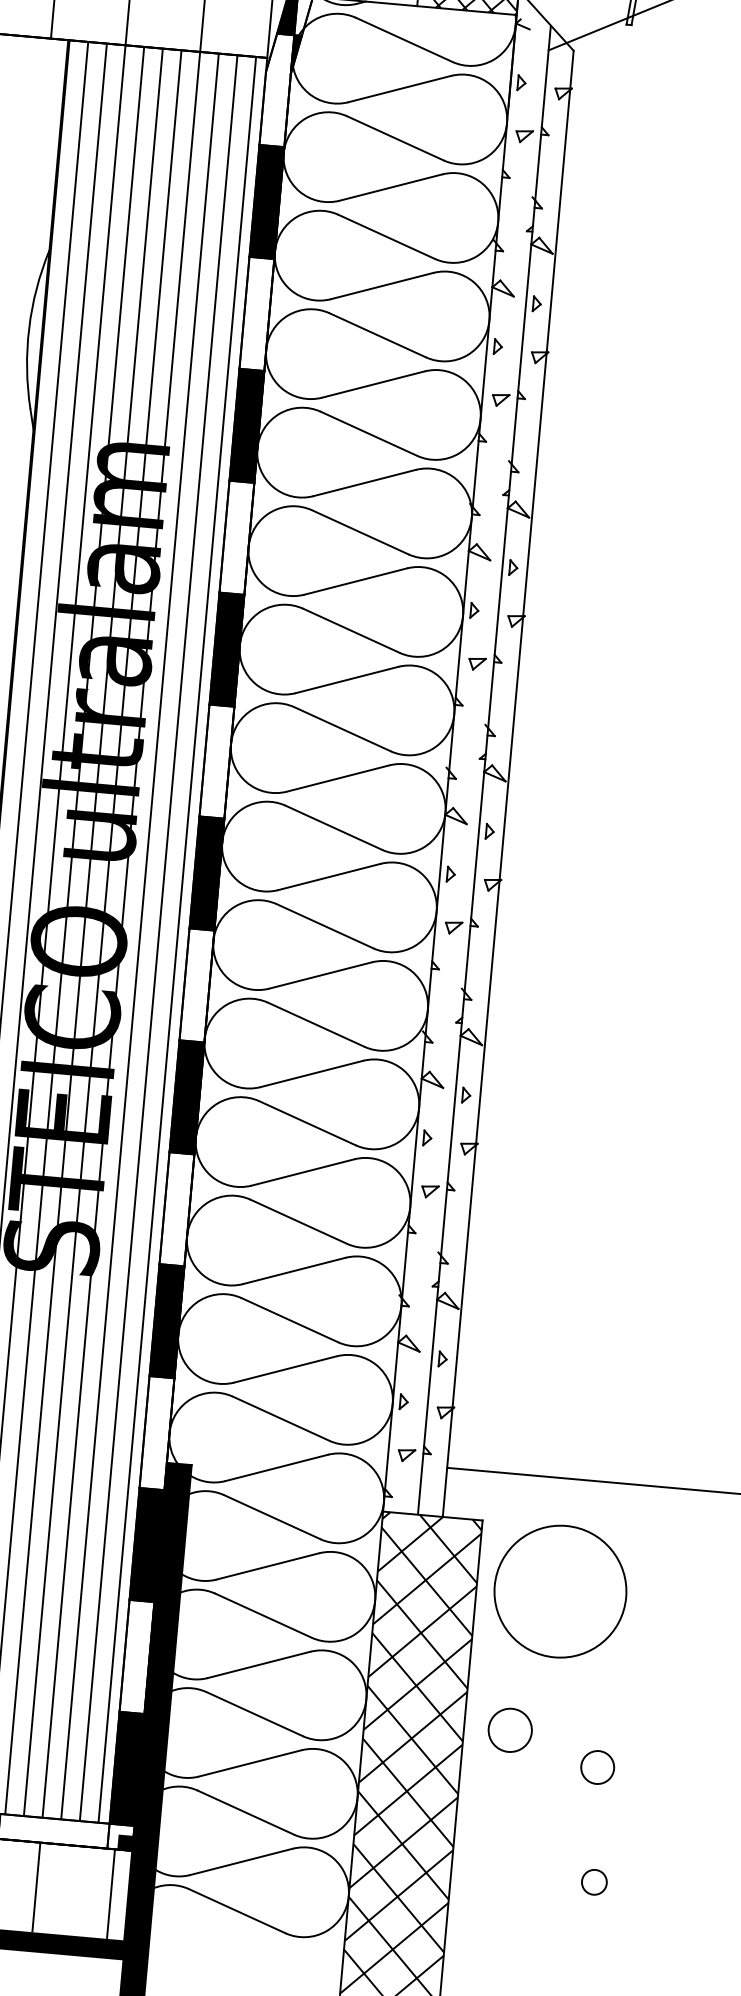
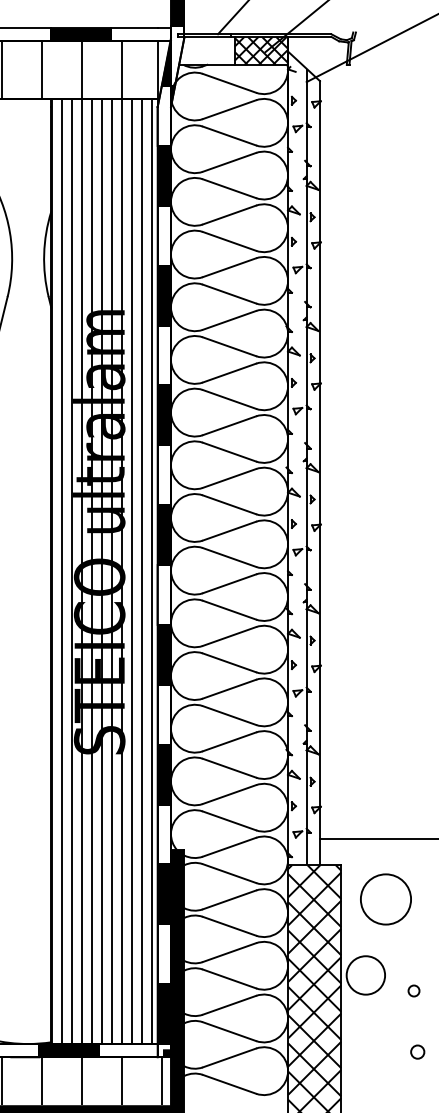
circle: (559, 1591) -> (385, 899), size x0.71
circle: (509, 1730) -> (365, 975), size x1.67
circle: (596, 1766) -> (413, 990), size x0.62

